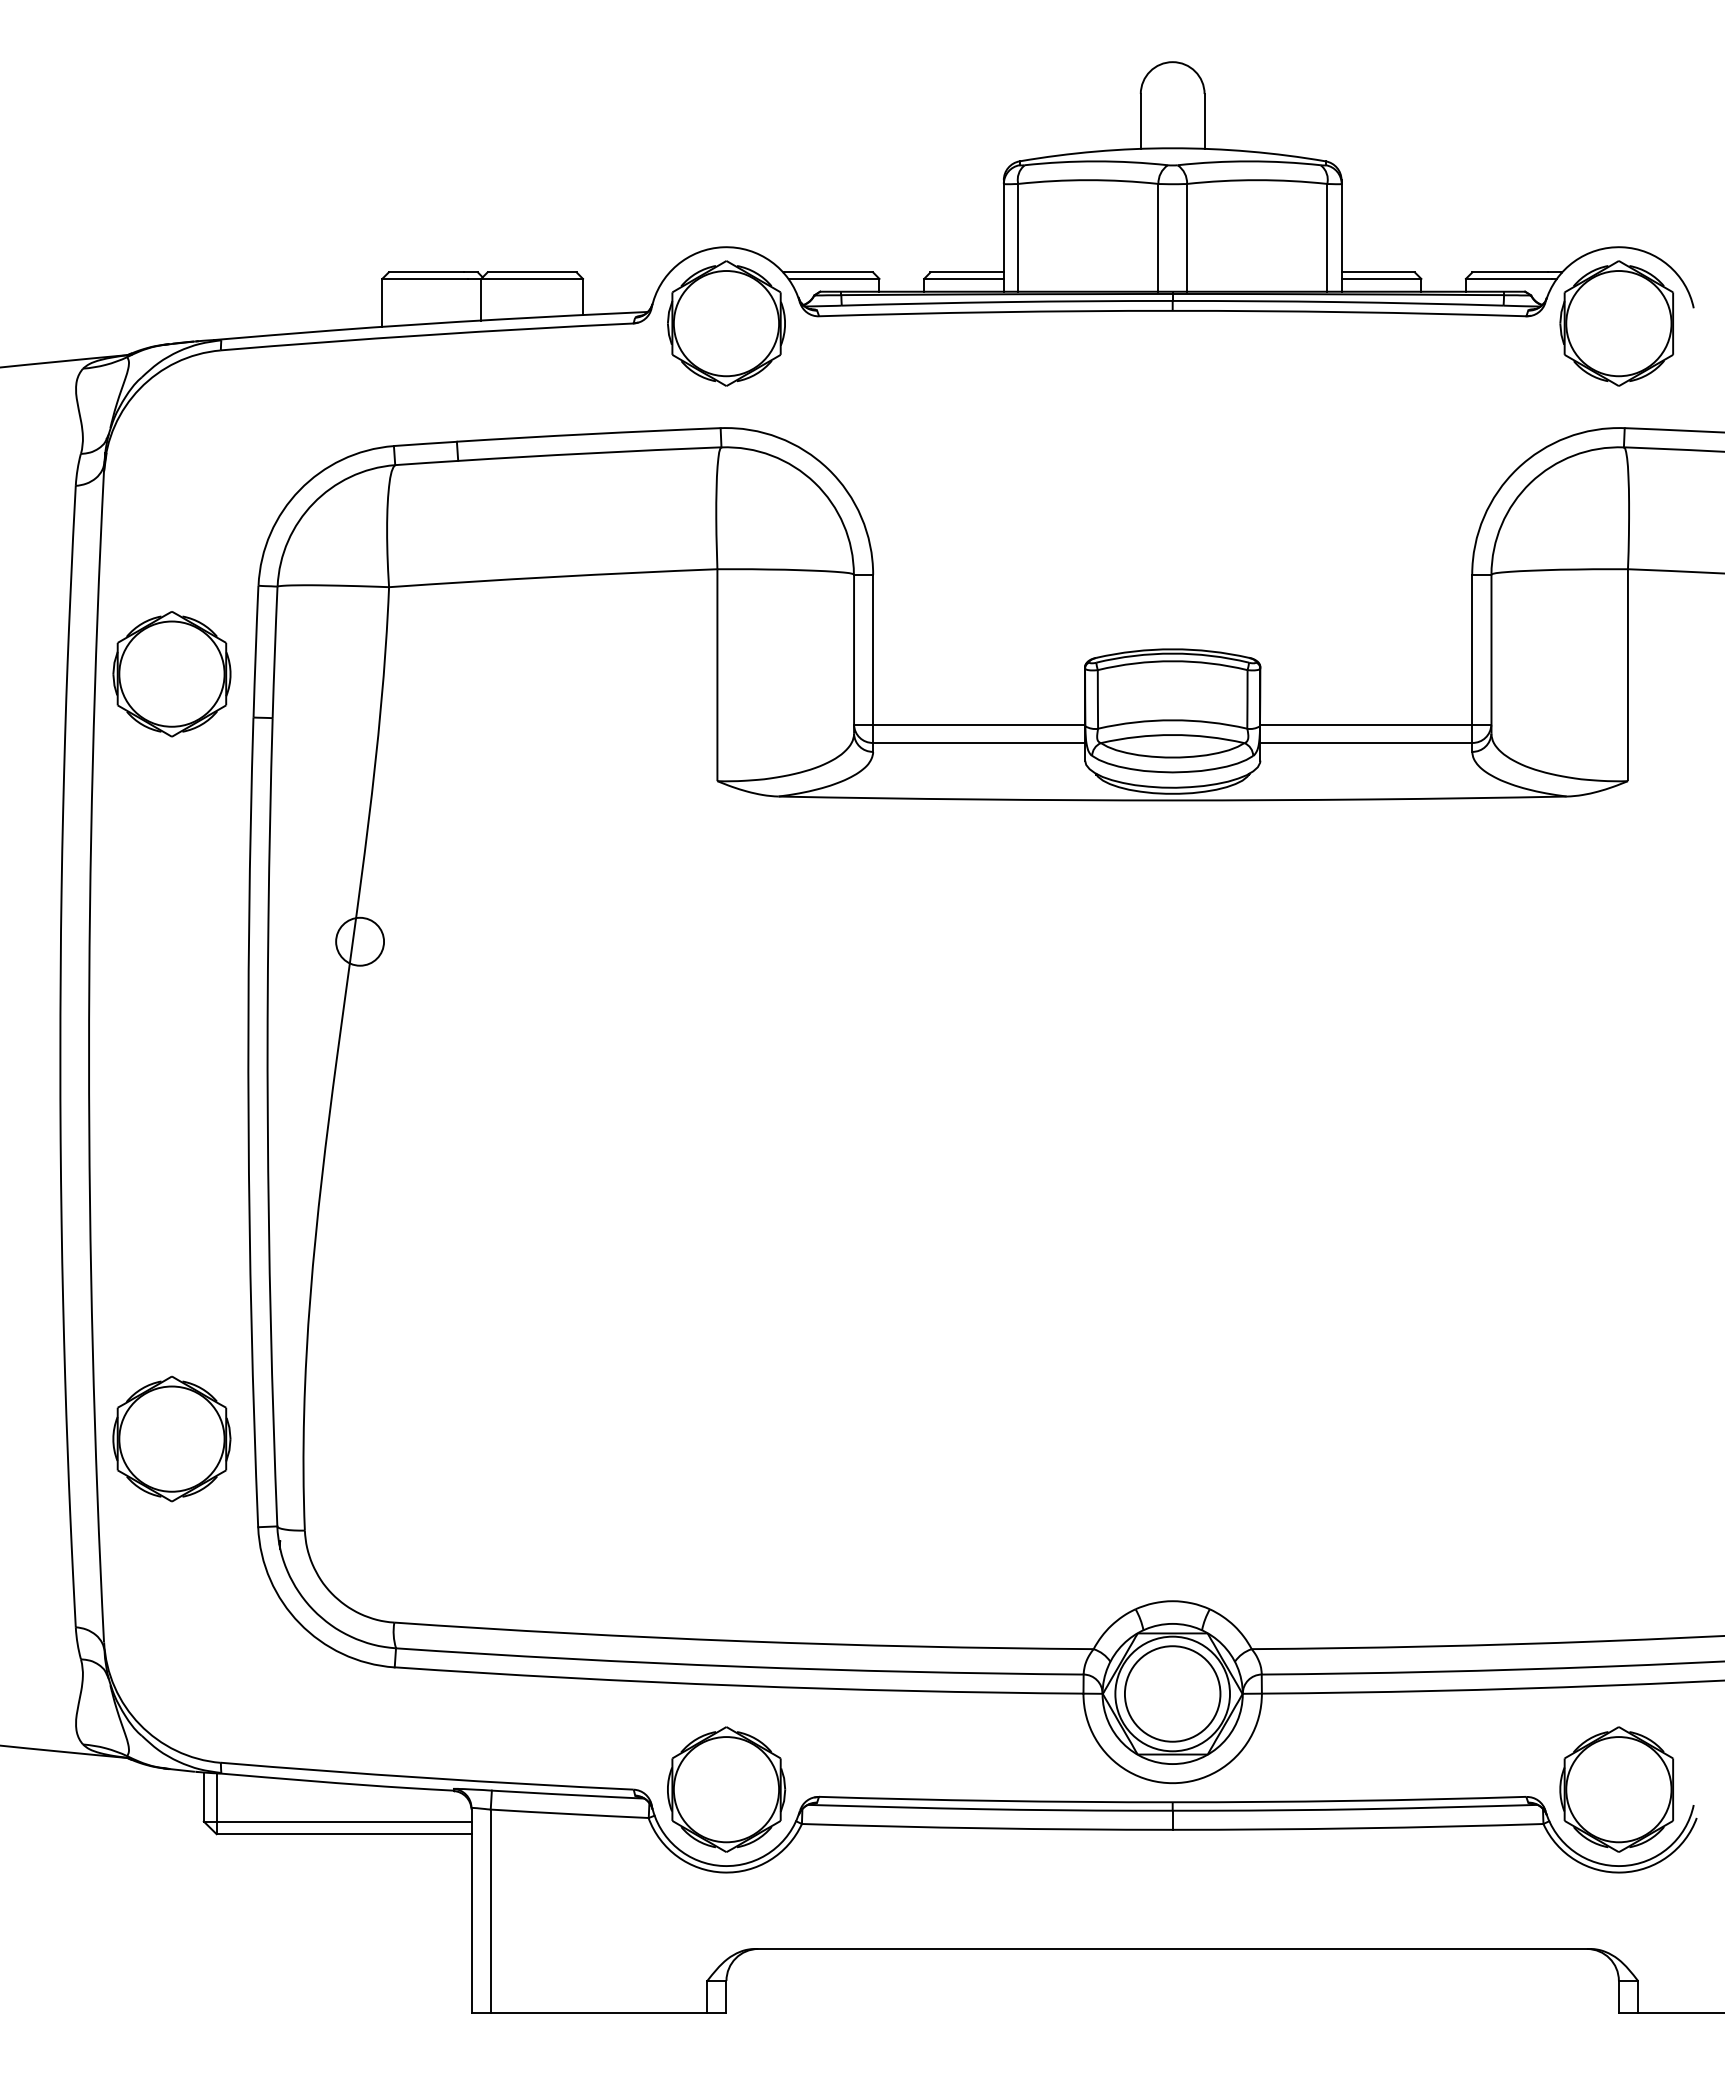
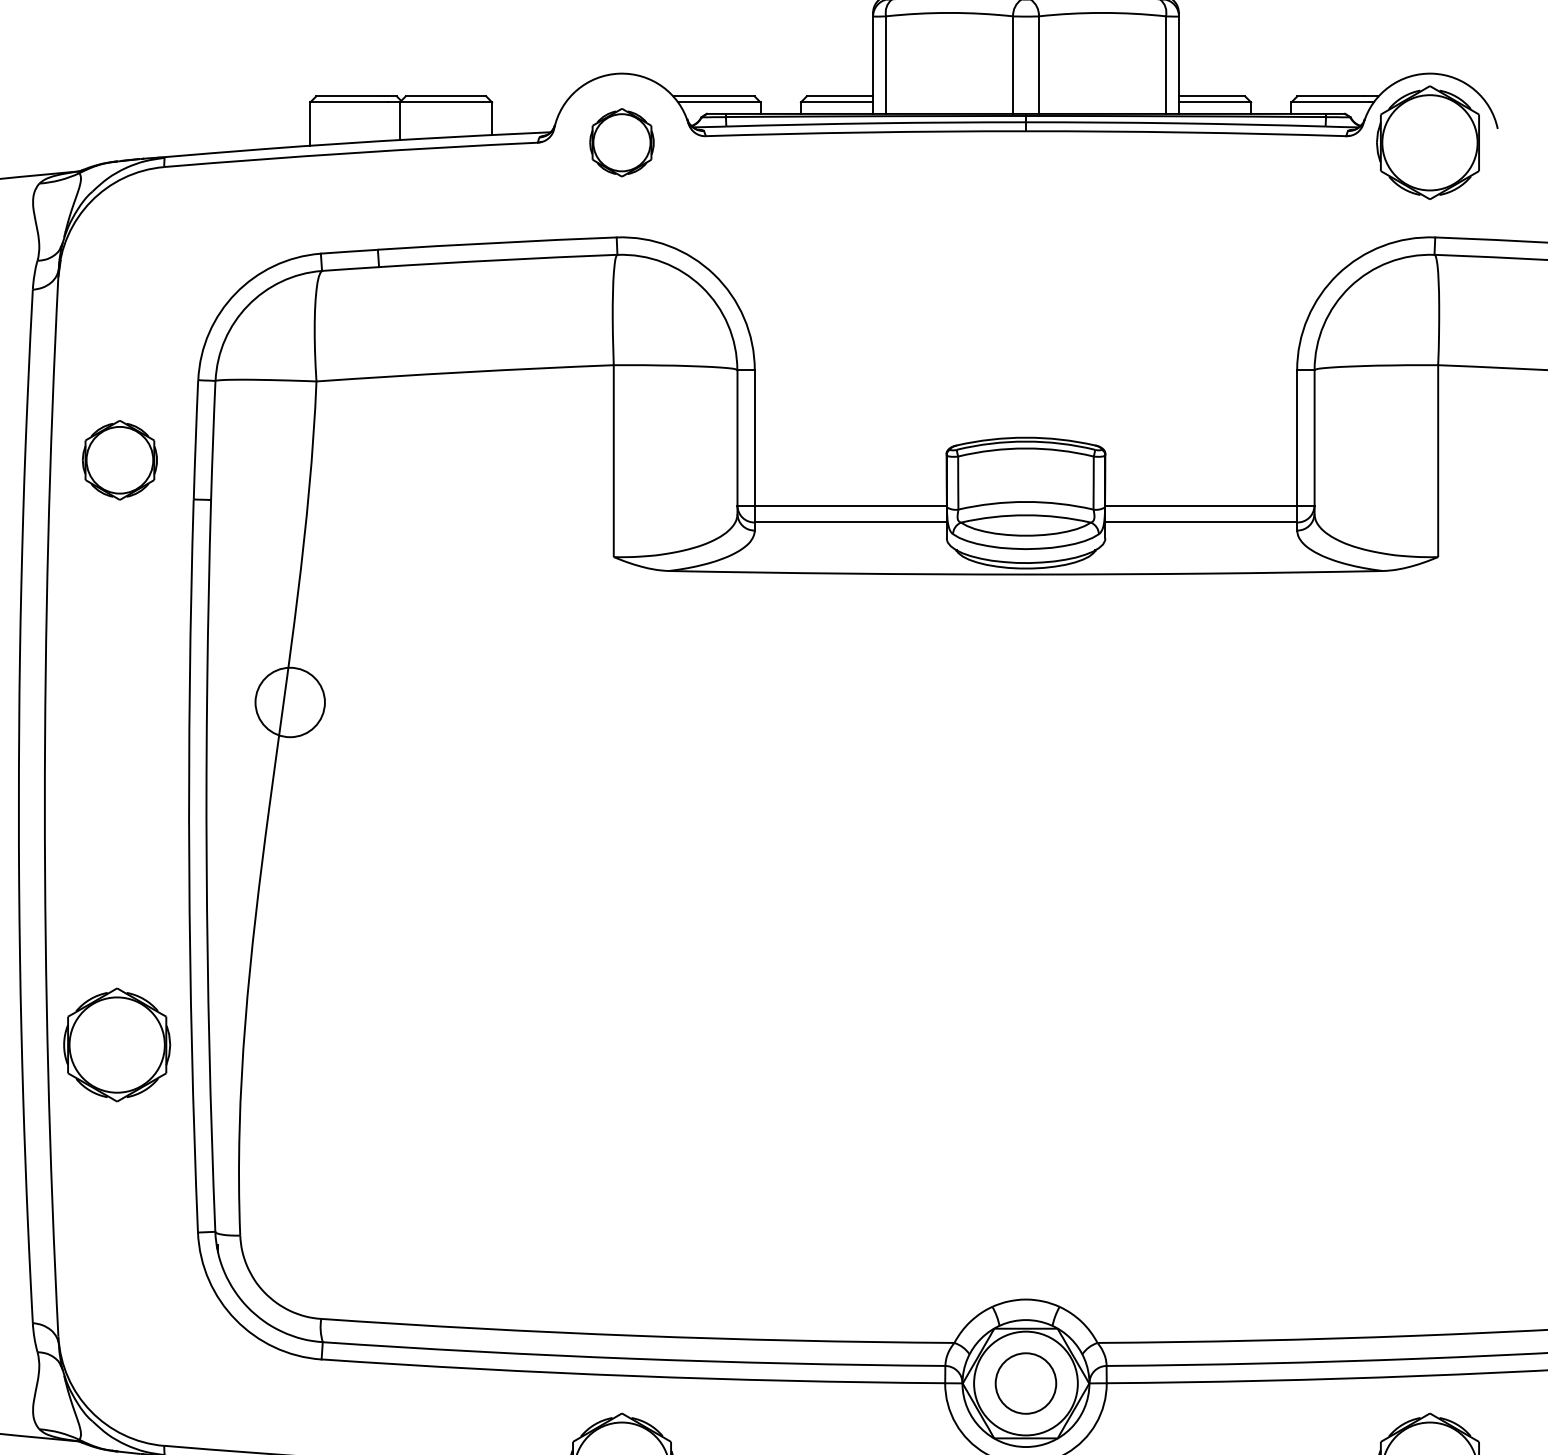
part: (726, 323) -> (621, 142), size x0.6
part: (171, 674) -> (119, 460), size x0.7
circle: (360, 941) -> (290, 702), size x1.6
part: (171, 1438) -> (116, 1044), moved
circle: (1172, 1693) -> (1025, 1383), size x0.7

